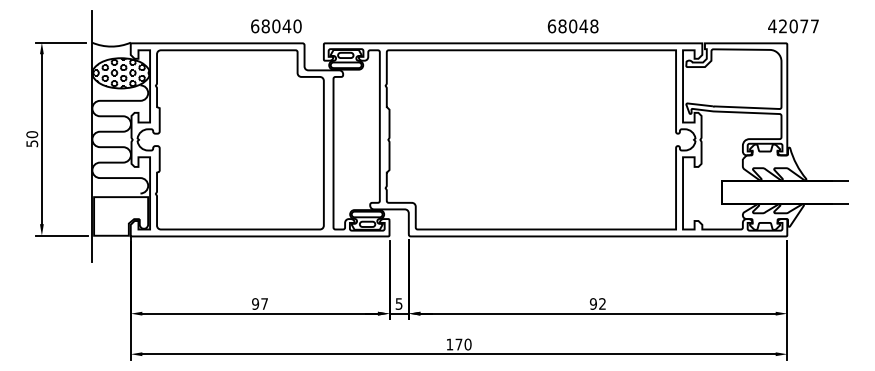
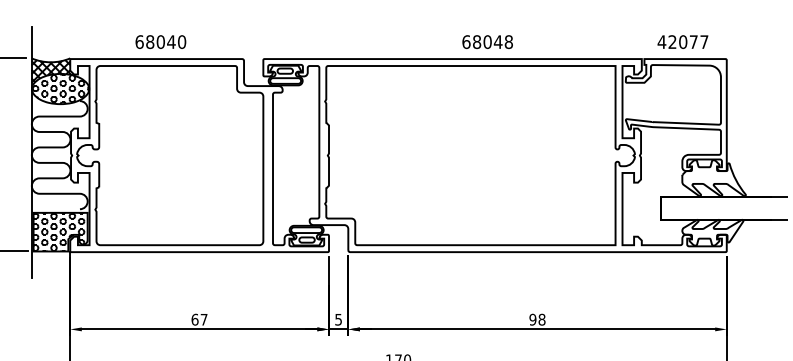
text: (276, 26) -> (160, 42), moved
text: (572, 26) -> (486, 42), moved
text: (793, 26) -> (682, 42), moved
hatch: (113, 57) -> (52, 73), added
hatch: (119, 216) -> (58, 232), added
text: (255, 303) -> (194, 319), 97 -> 67
text: (602, 303) -> (541, 319), 92 -> 98

